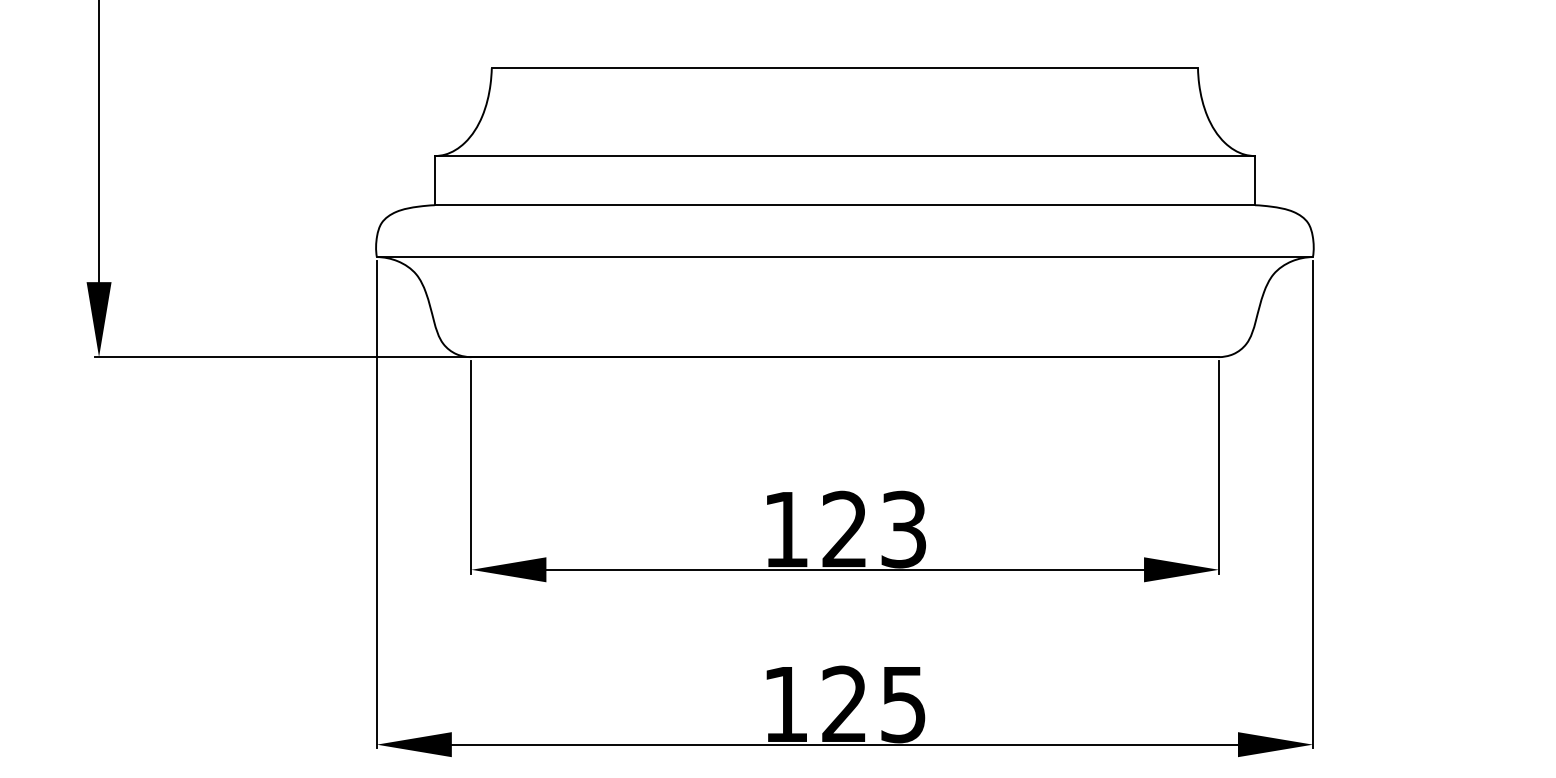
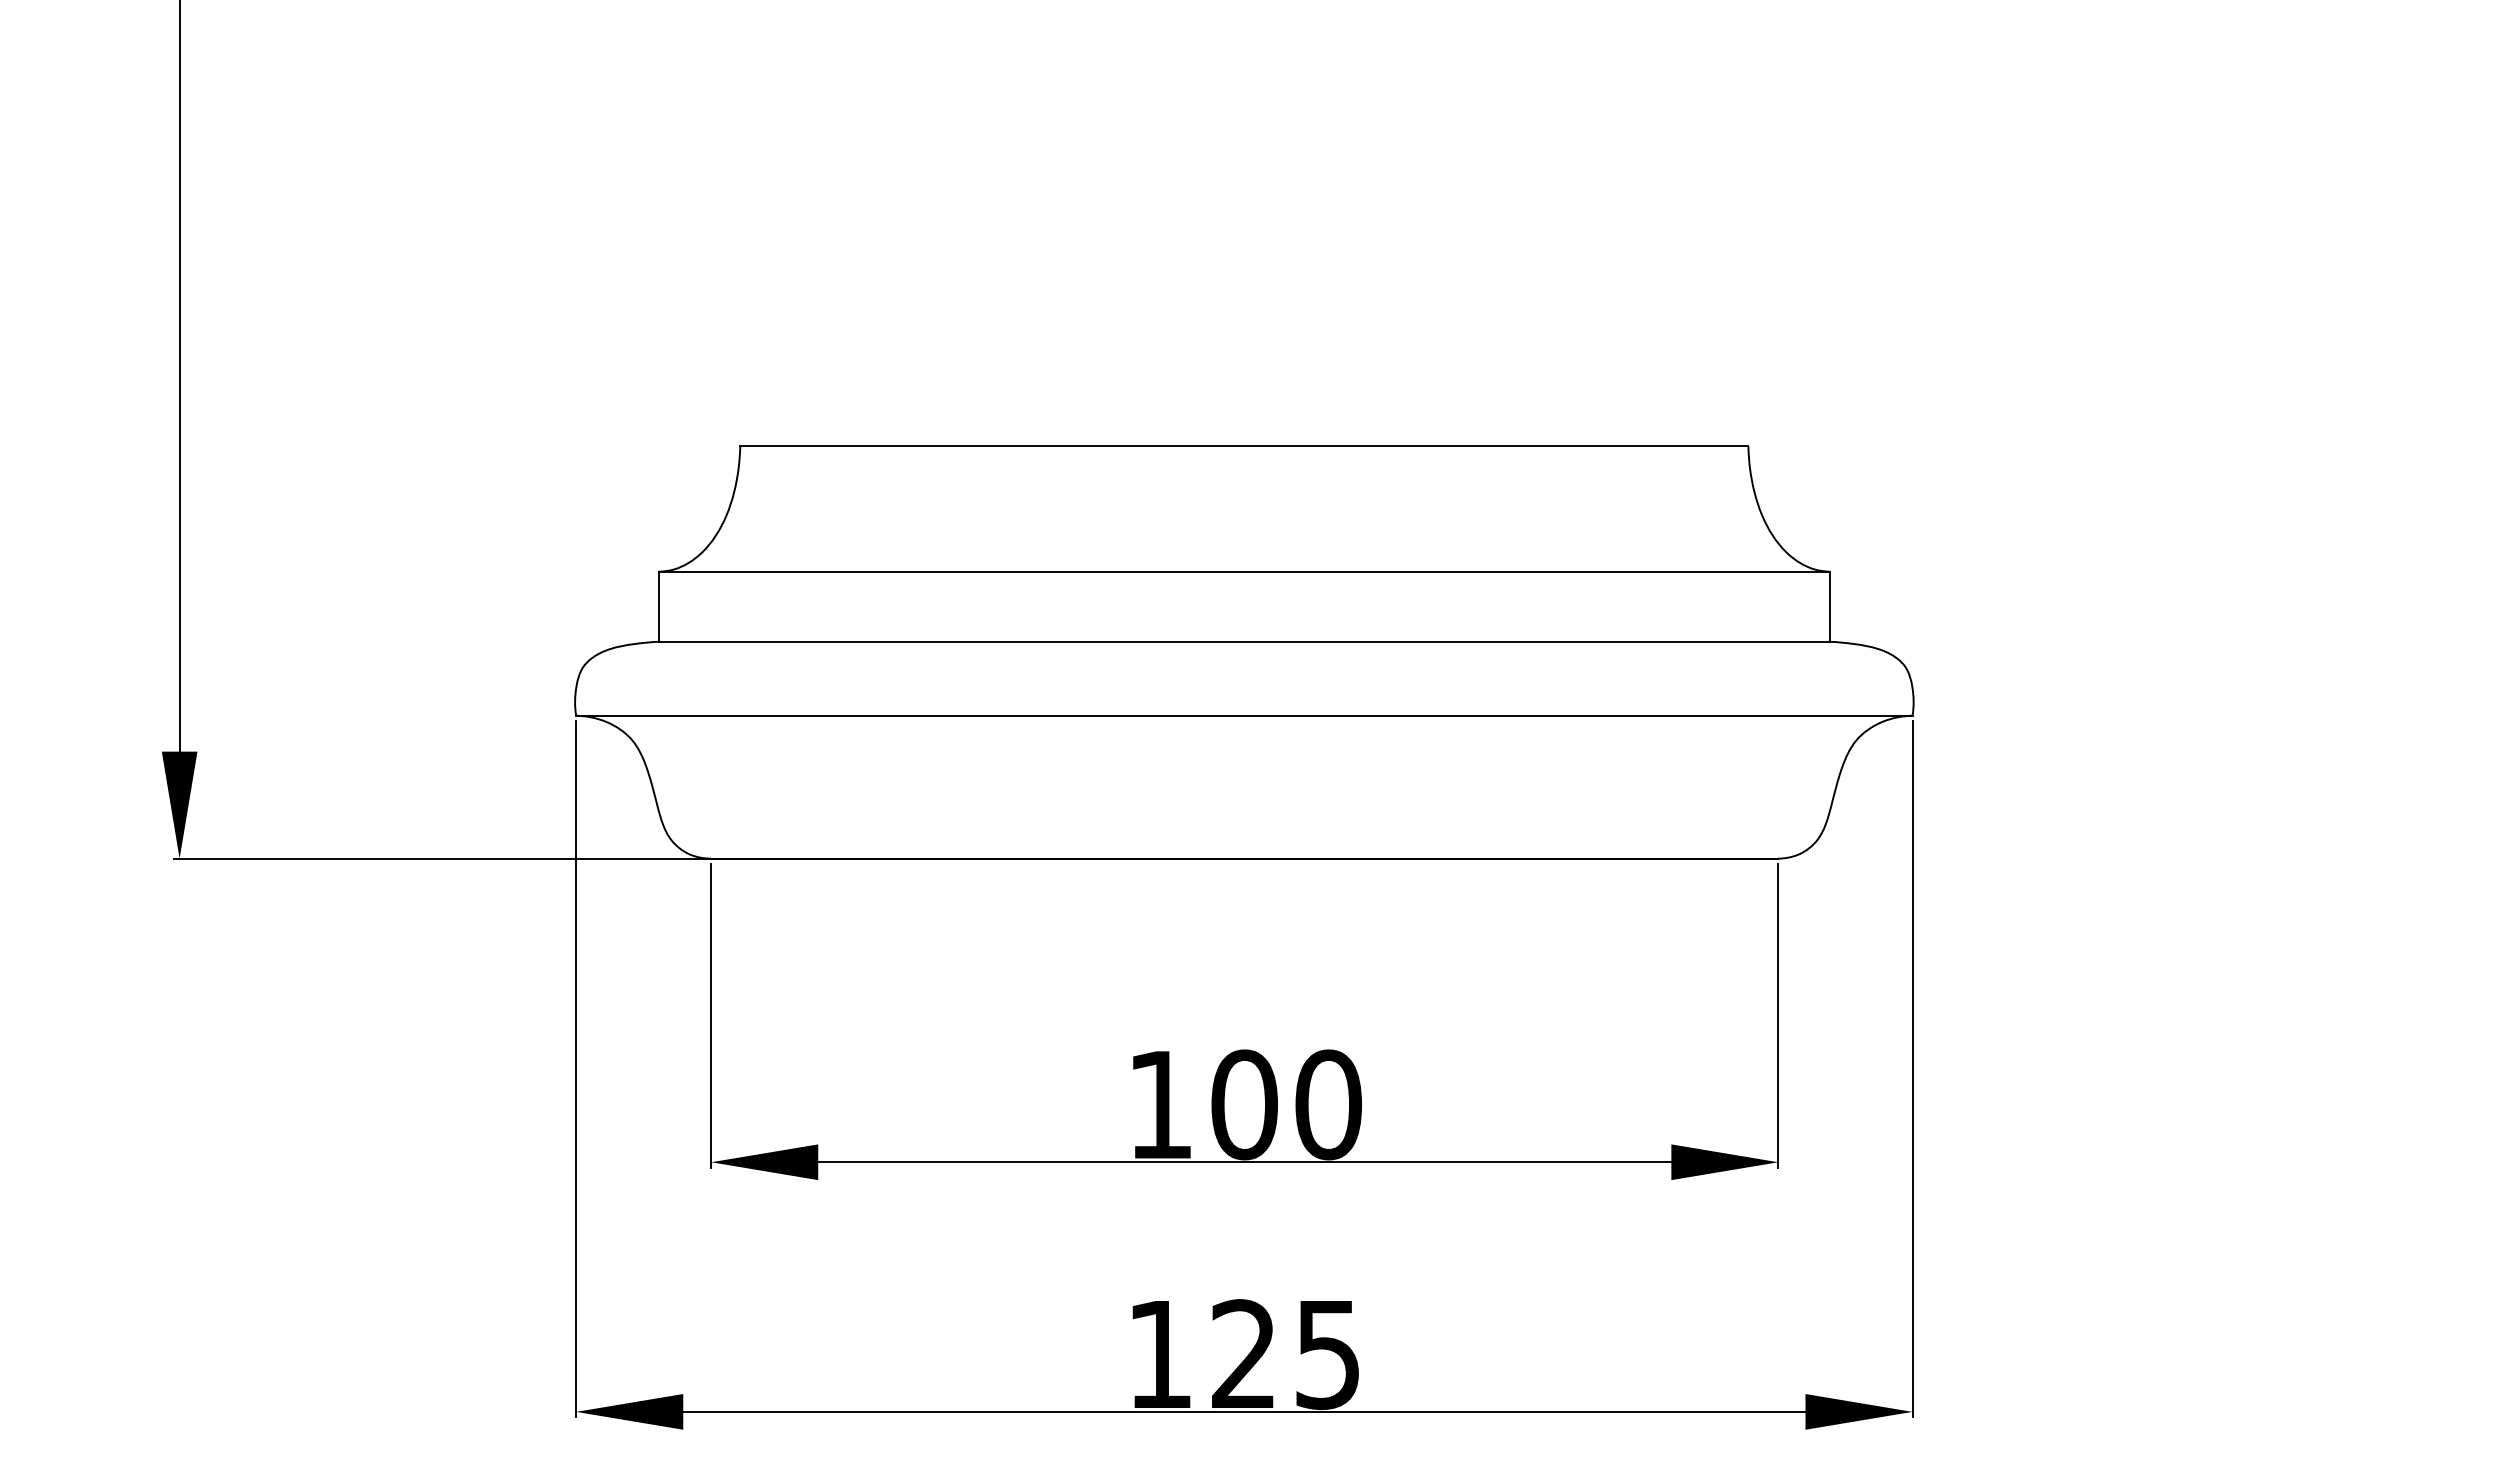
text: (874, 529) -> (1286, 1104), 123 -> 100

